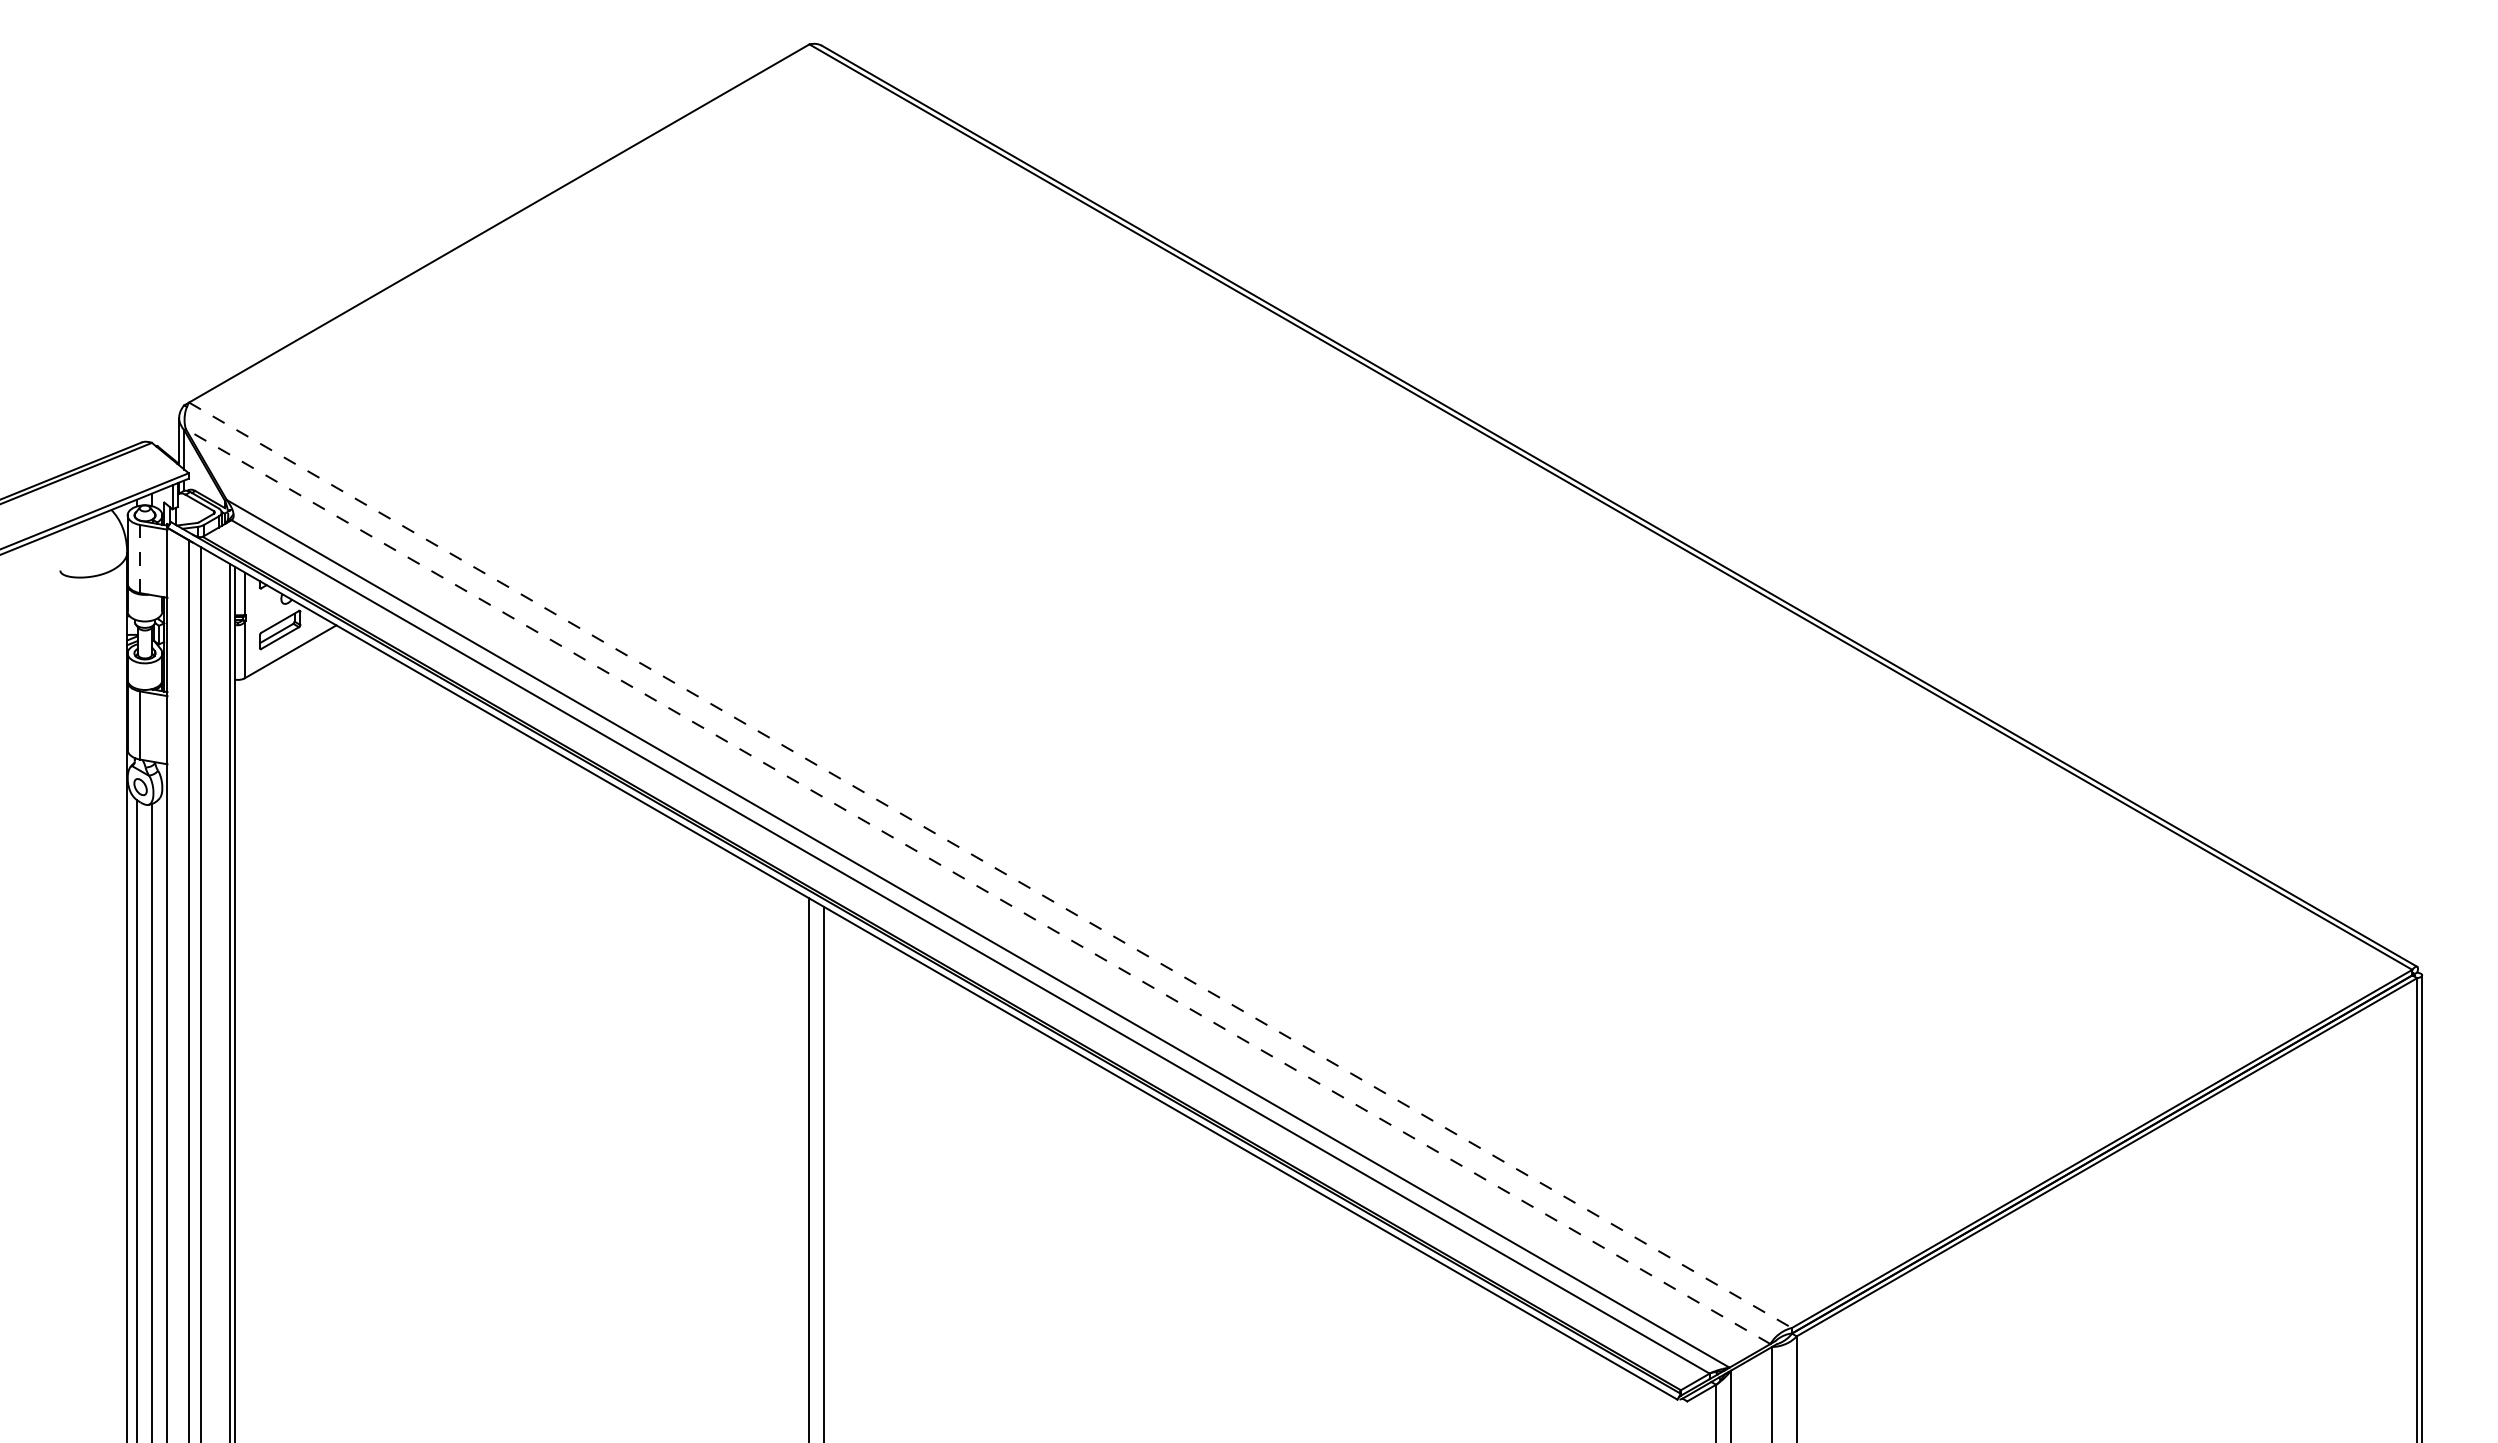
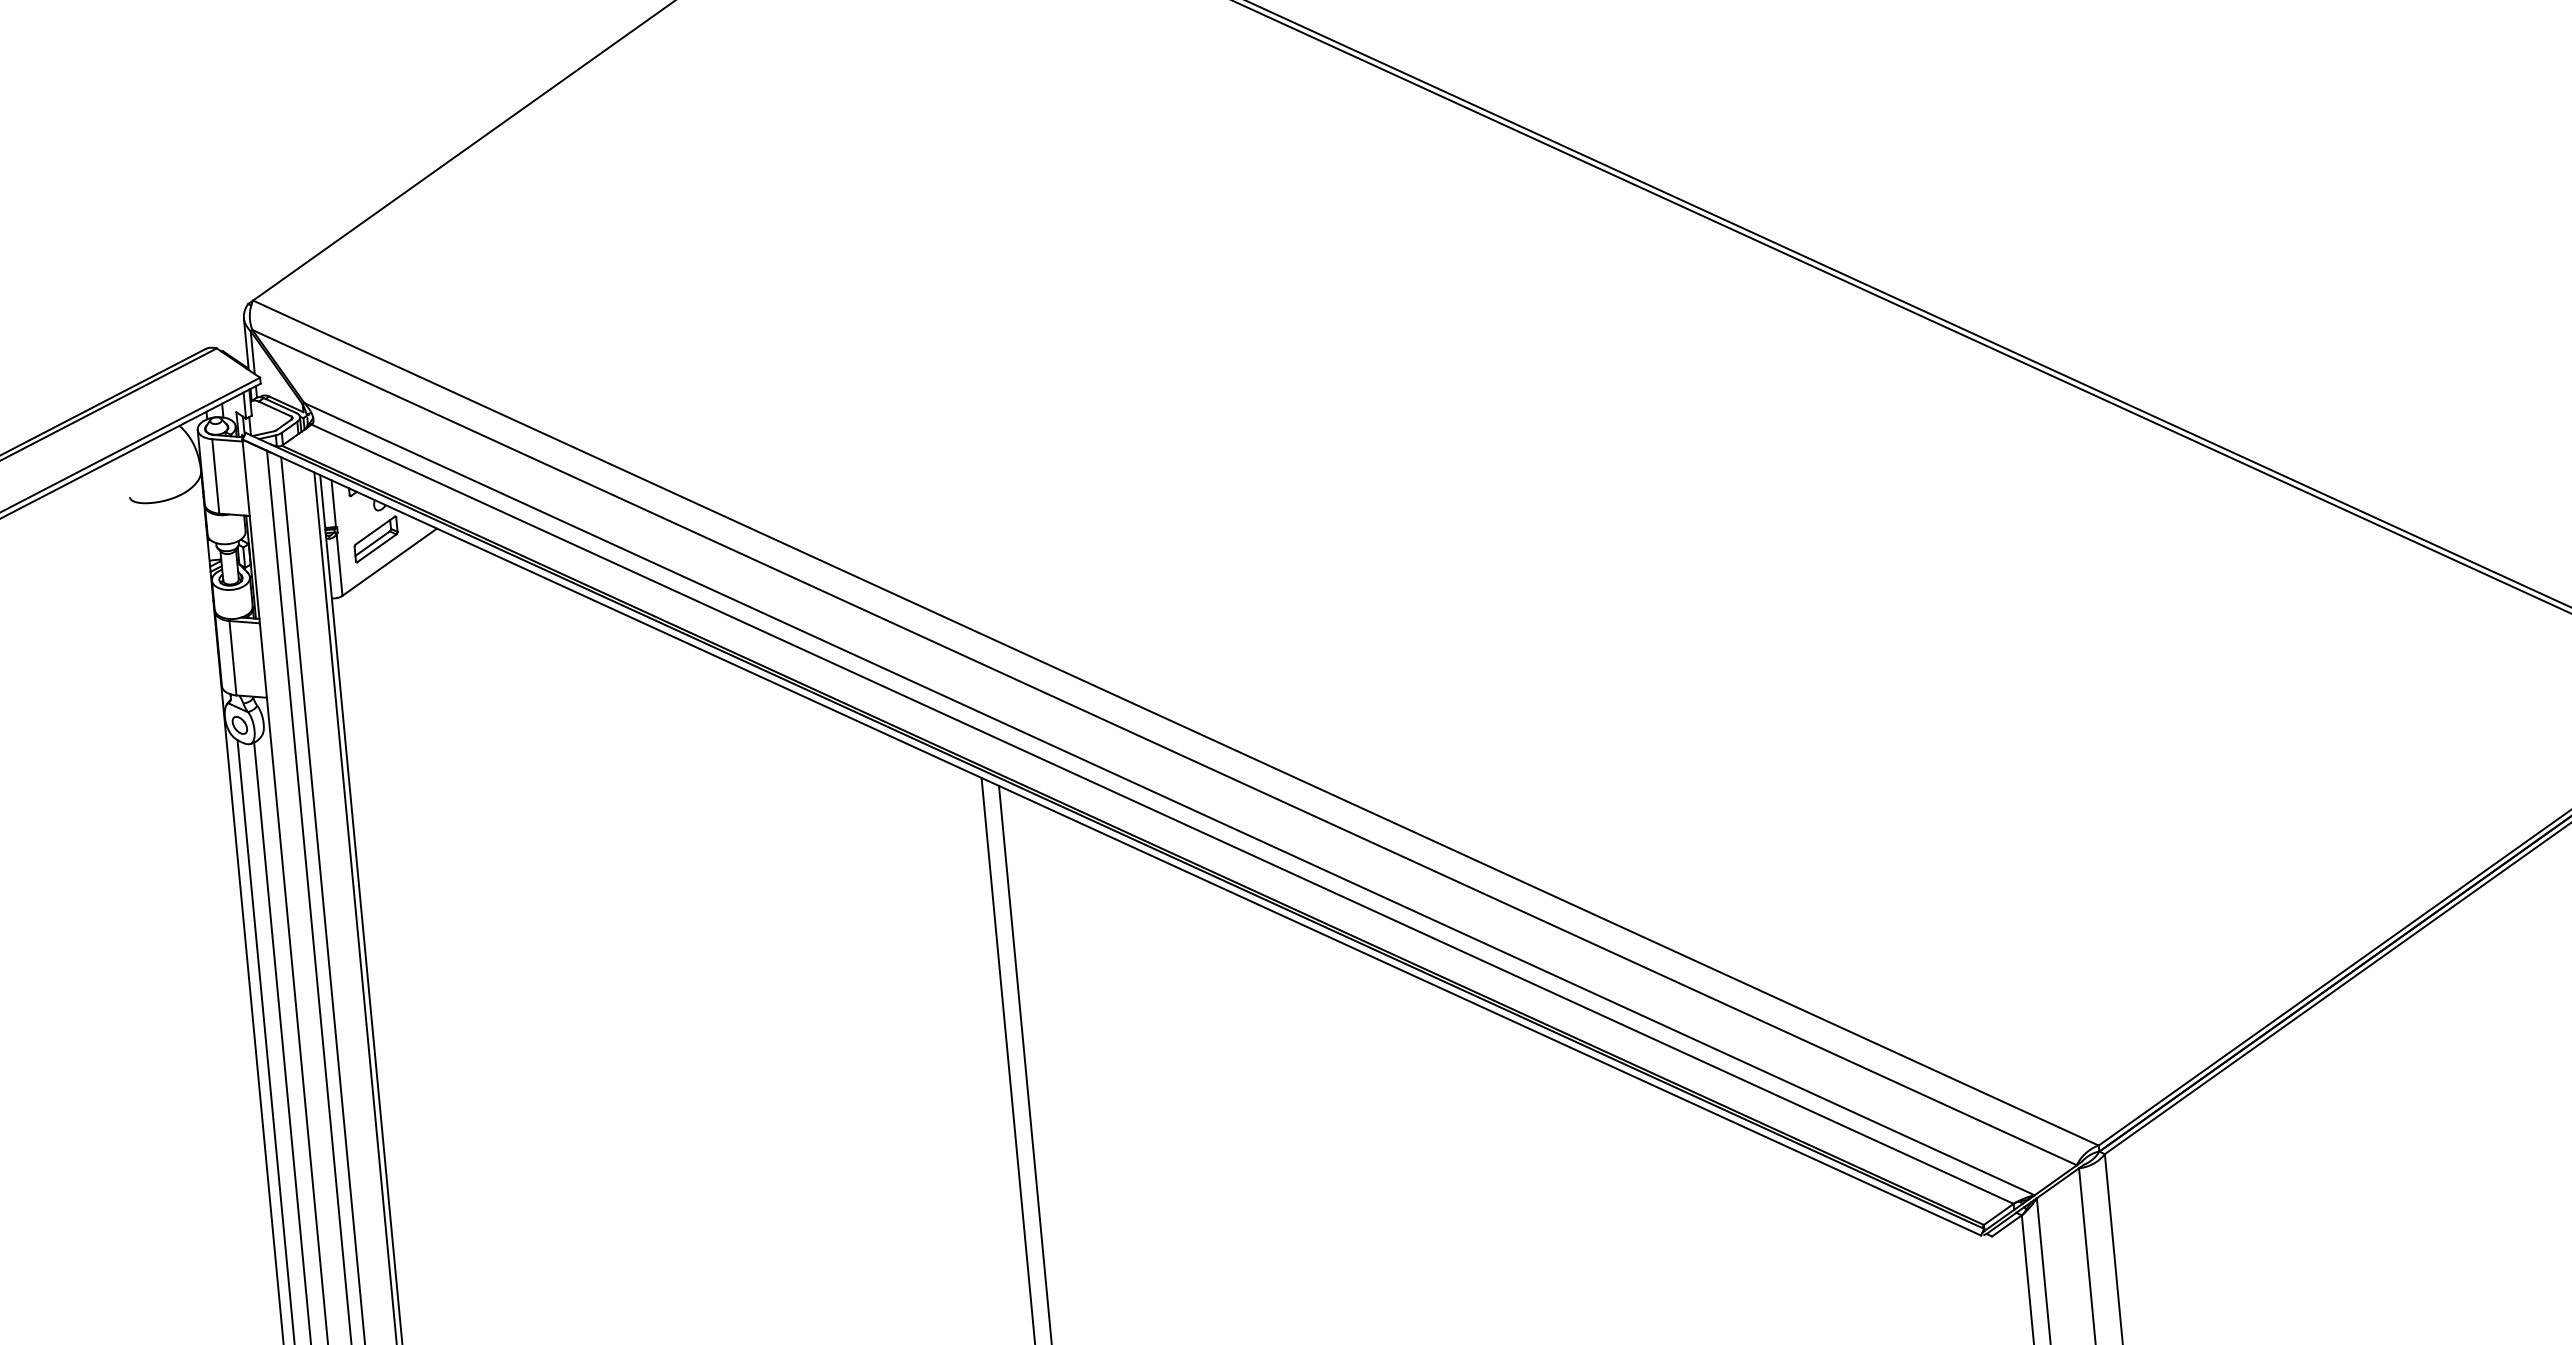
line: (140, 558) -> (216, 475), dashed -> solid
line: (990, 865) -> (1175, 723), dashed -> solid
line: (978, 886) -> (1165, 747), dashed -> solid

